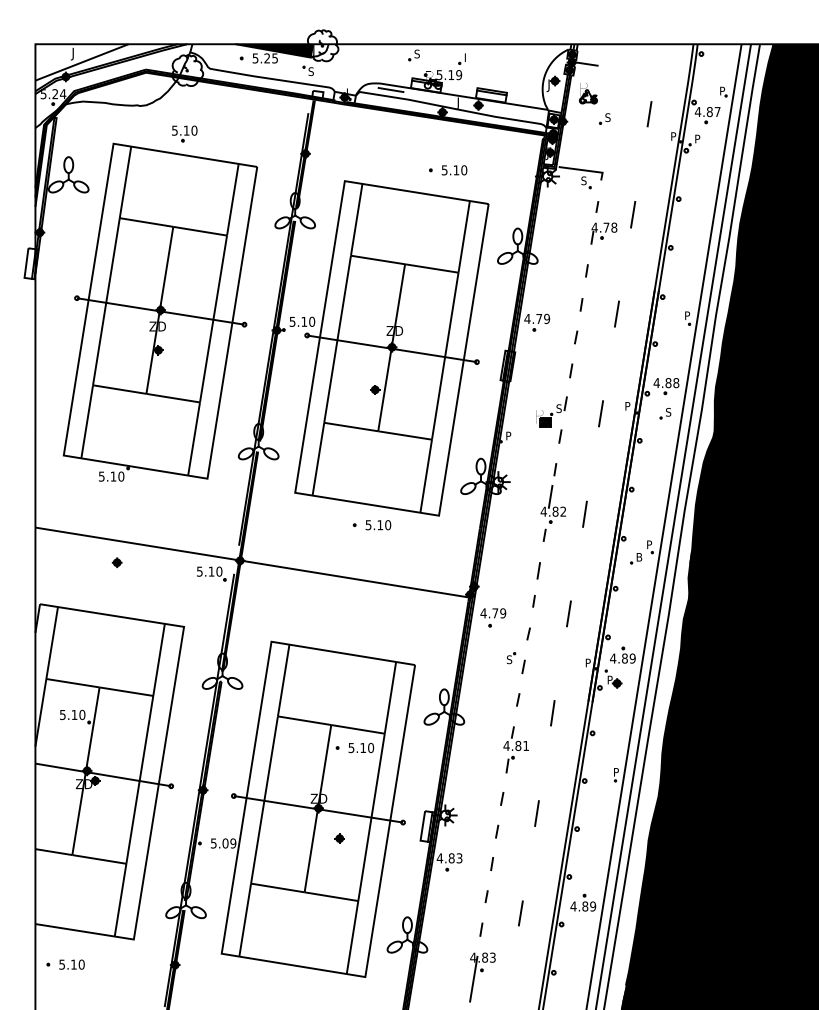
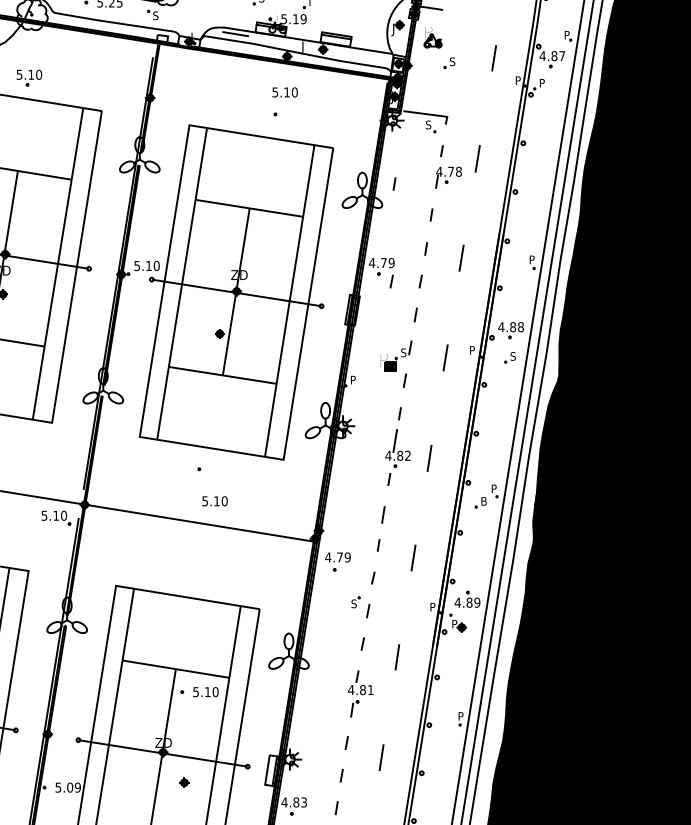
text: (454, 170) -> (285, 92), moved
line: (549, 239) -> (394, 183), added
line: (547, 337) -> (392, 281), added
text: (378, 525) -> (215, 501), moved

